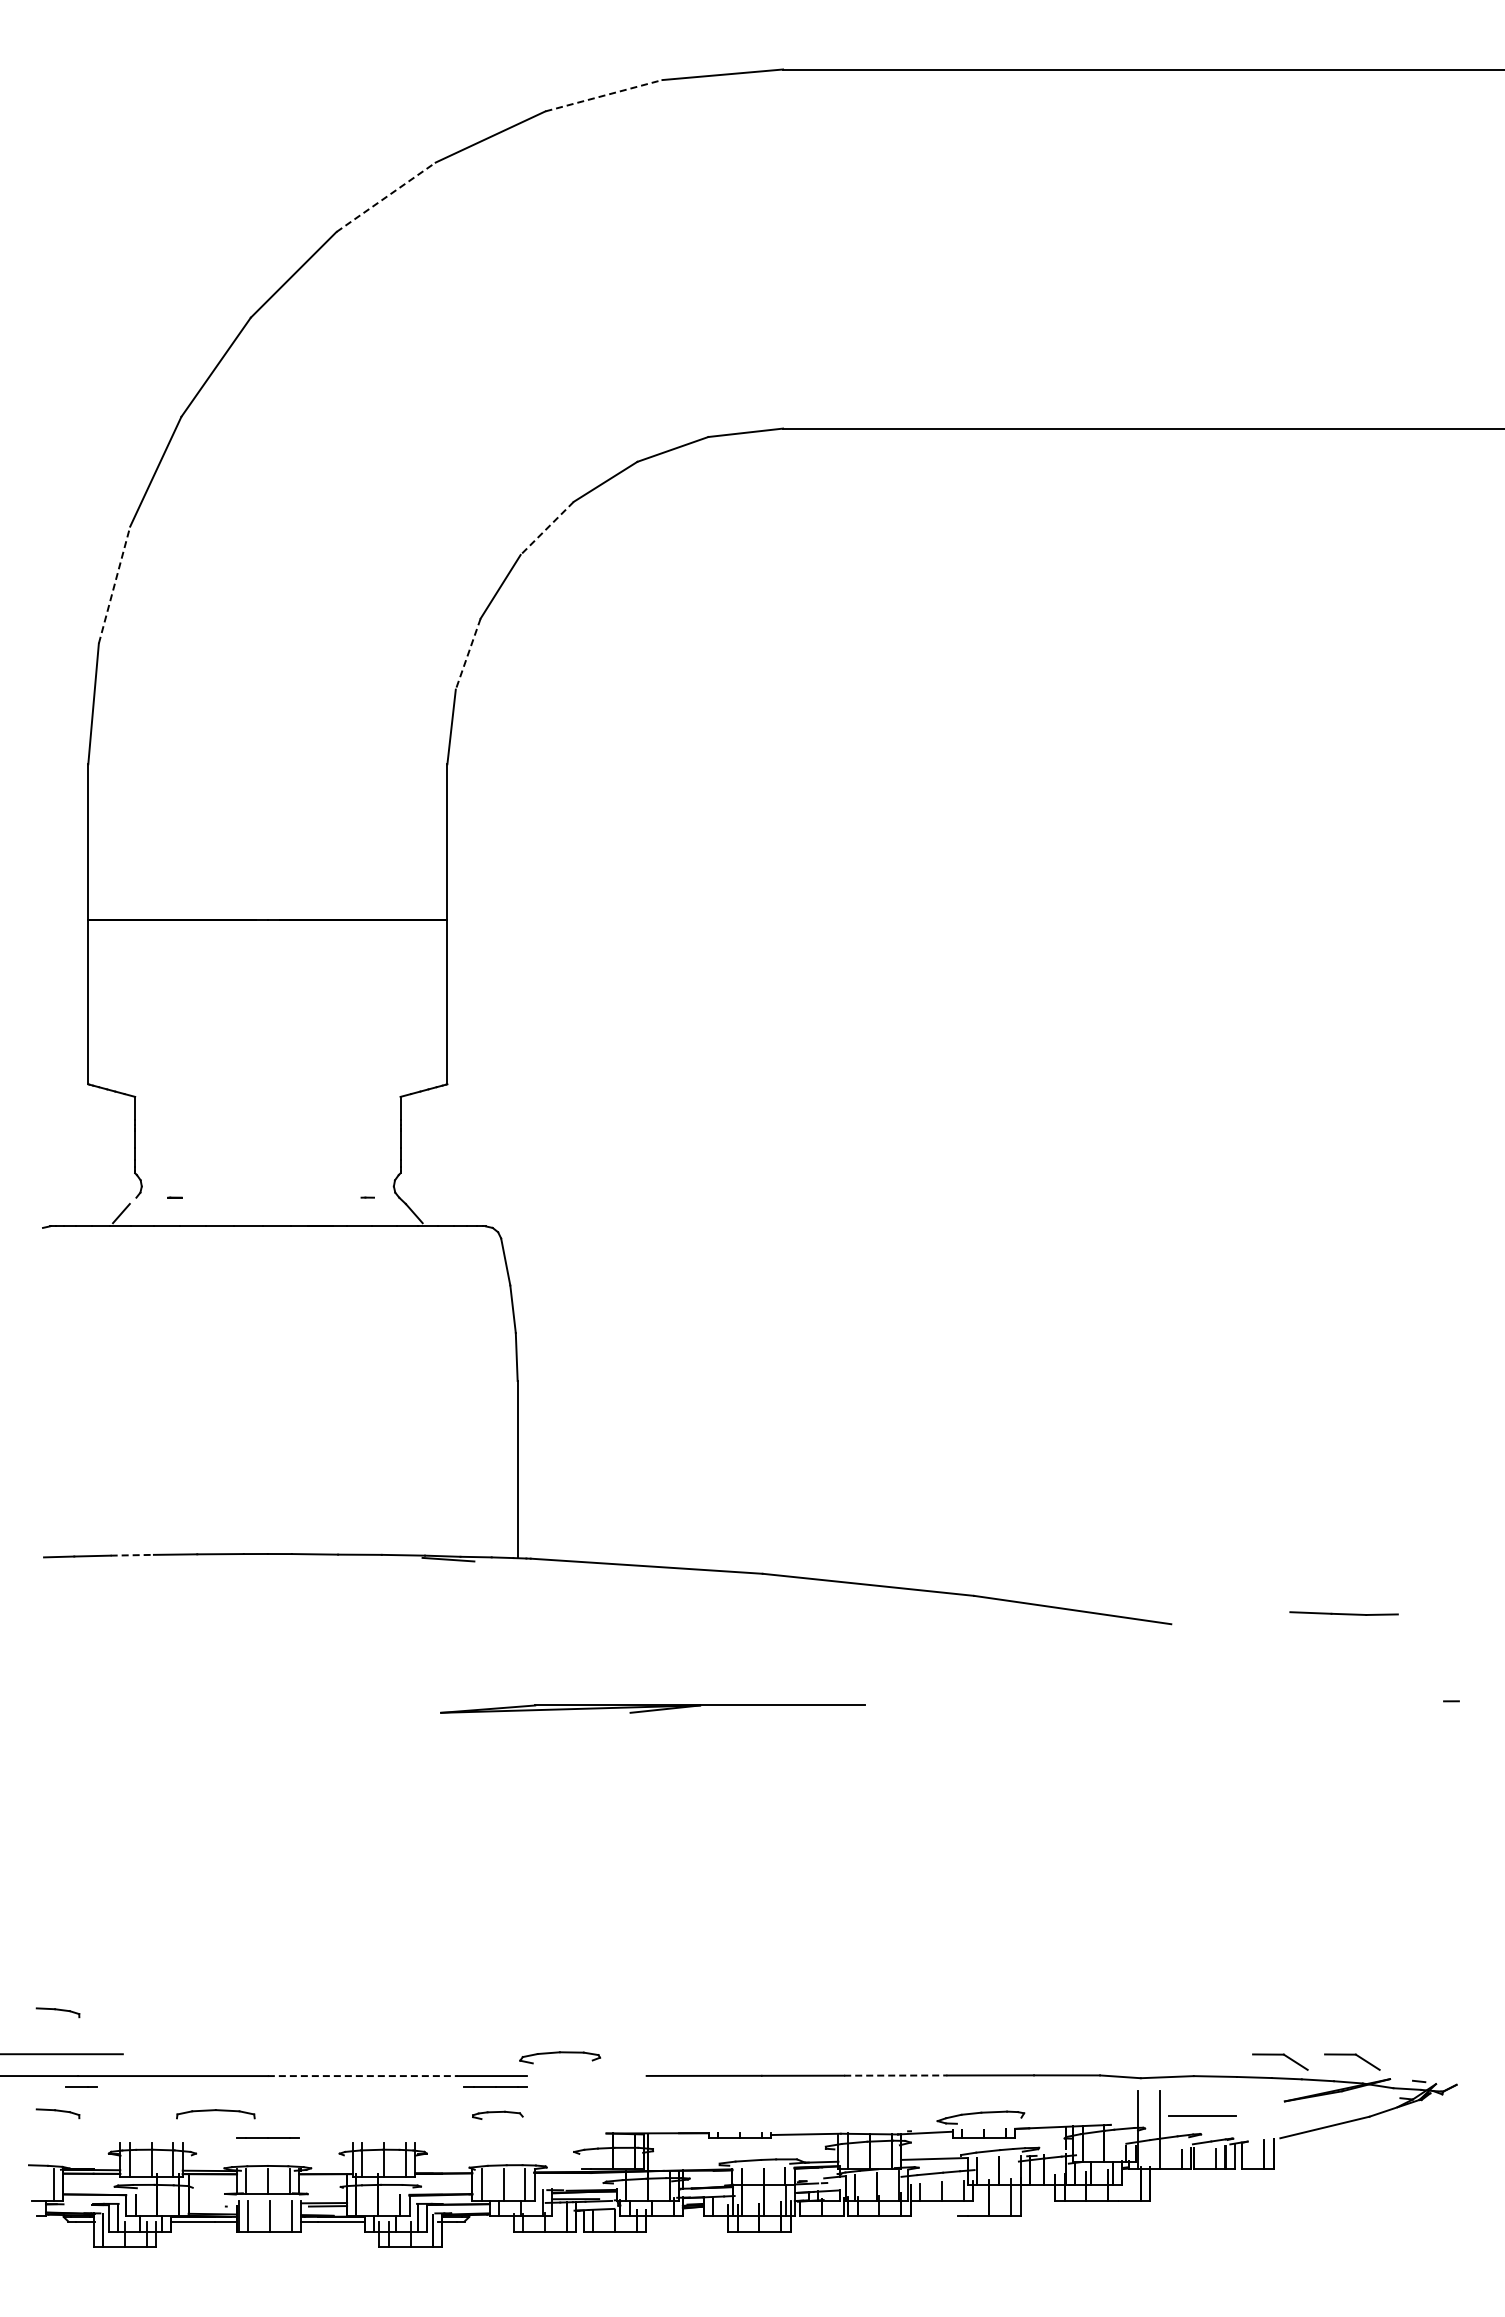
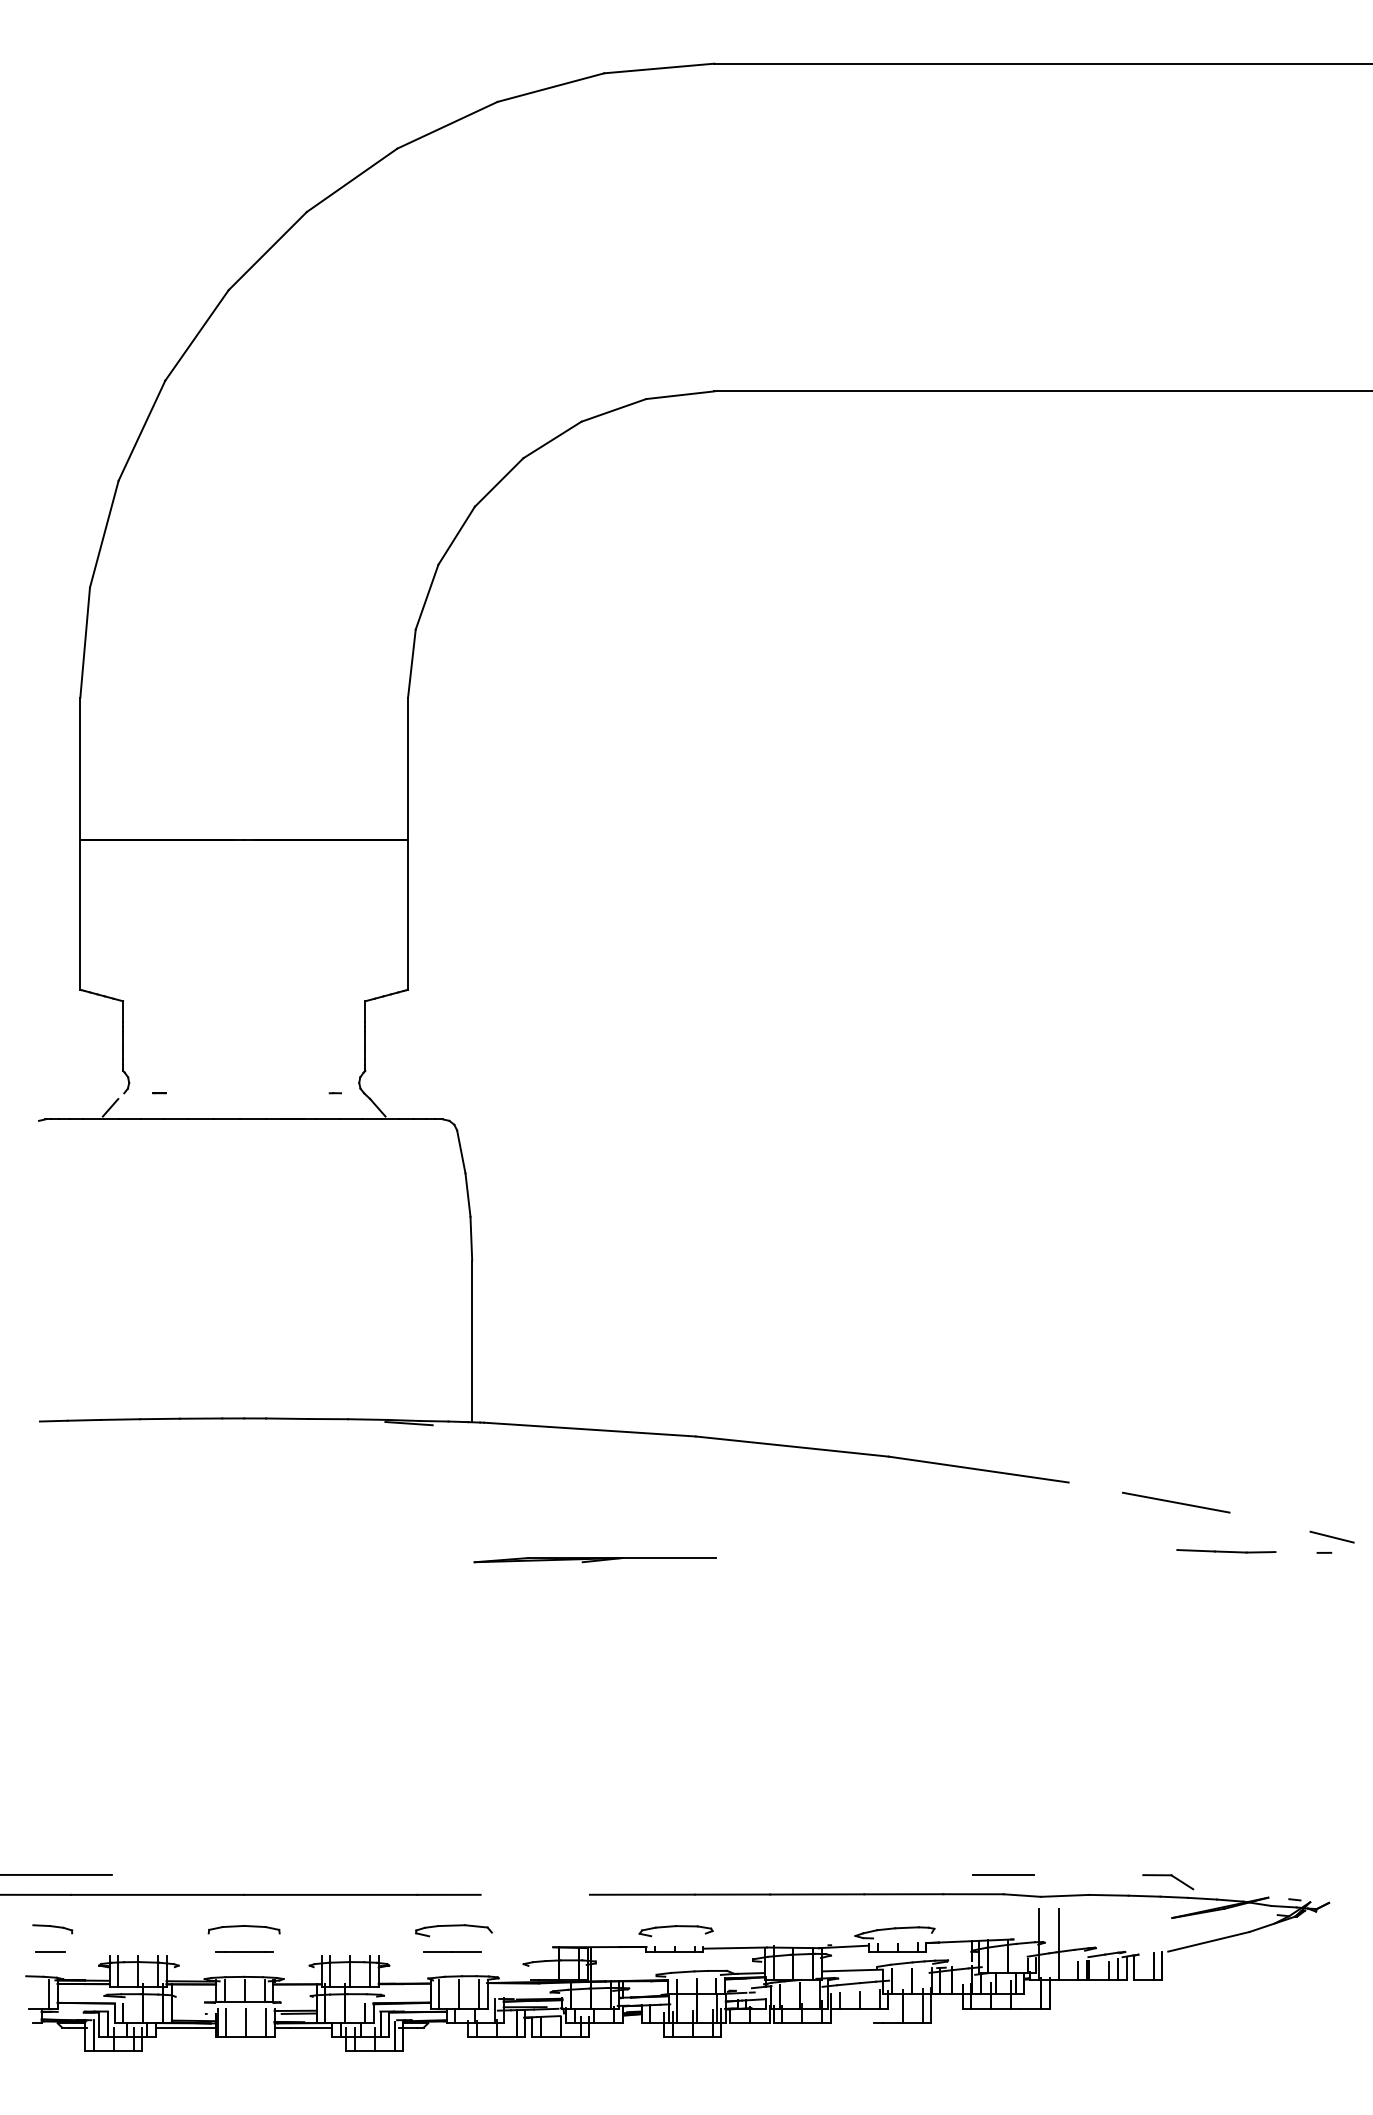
line: (603, 95) -> (550, 87), dashed -> solid
line: (386, 197) -> (352, 180), dashed -> solid
line: (547, 528) -> (499, 482), dashed -> solid
line: (114, 585) -> (104, 534), dashed -> solid
line: (468, 654) -> (427, 597), dashed -> solid
line: (132, 1555) -> (120, 1419), dashed -> solid
line: (1343, 1613) -> (1225, 1551), moved
line: (1288, 1646) -> (1175, 1502), added
line: (1459, 1683) -> (1331, 1536), added
part: (652, 1709) -> (595, 1560), size x0.62
part: (57, 2012) -> (52, 1836), removed
part: (560, 2057) -> (676, 1930), moved
part: (1352, 2061) -> (1234, 1881), removed
line: (895, 2075) -> (817, 1894), dashed -> solid
line: (362, 2076) -> (330, 1895), dashed -> solid
line: (81, 2086) -> (50, 1950), moved
line: (495, 2086) -> (451, 1950), moved
part: (215, 2114) -> (243, 1929), moved
part: (497, 2115) -> (453, 1930), size x1.67
line: (1202, 2115) -> (1003, 1874), moved

